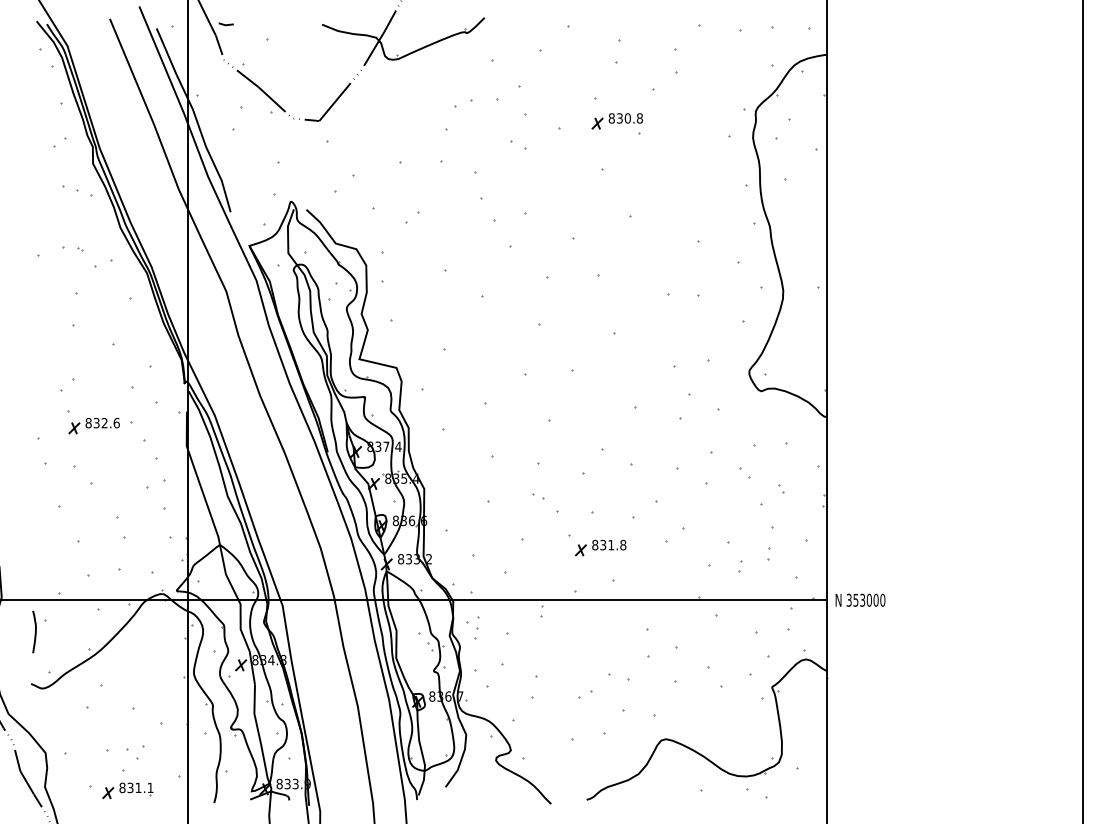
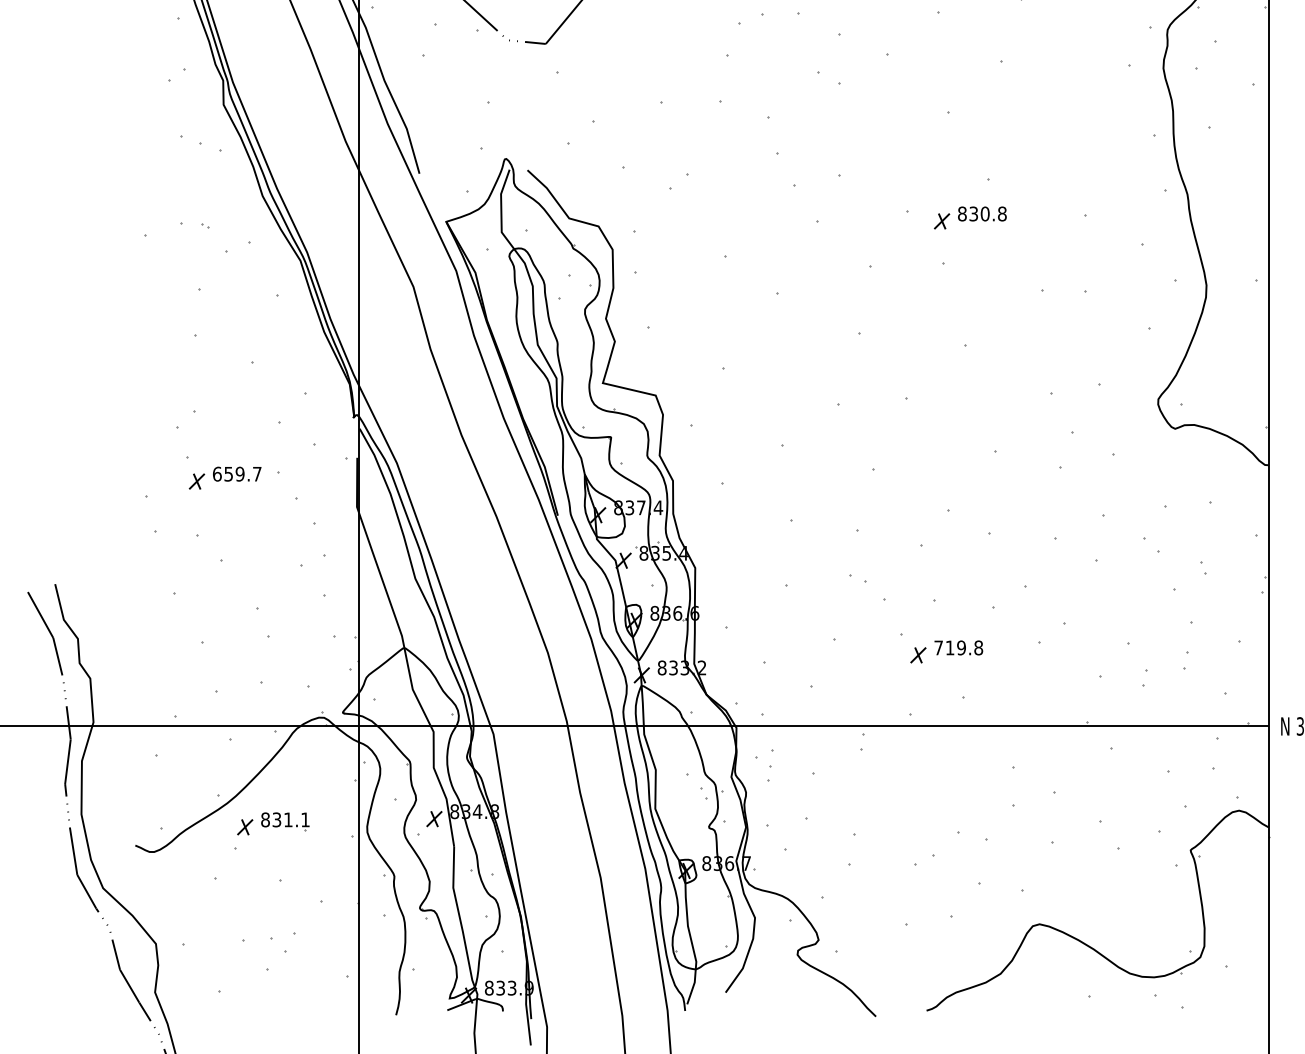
part: (616, 121) -> (968, 218), moved
text: (102, 422) -> (237, 473), 832.6 -> 659.7
text: (603, 545) -> (950, 648), 831.8 -> 719.8
curve: (35, 631) -> (141, 770), removed
part: (127, 790) -> (272, 823), moved

